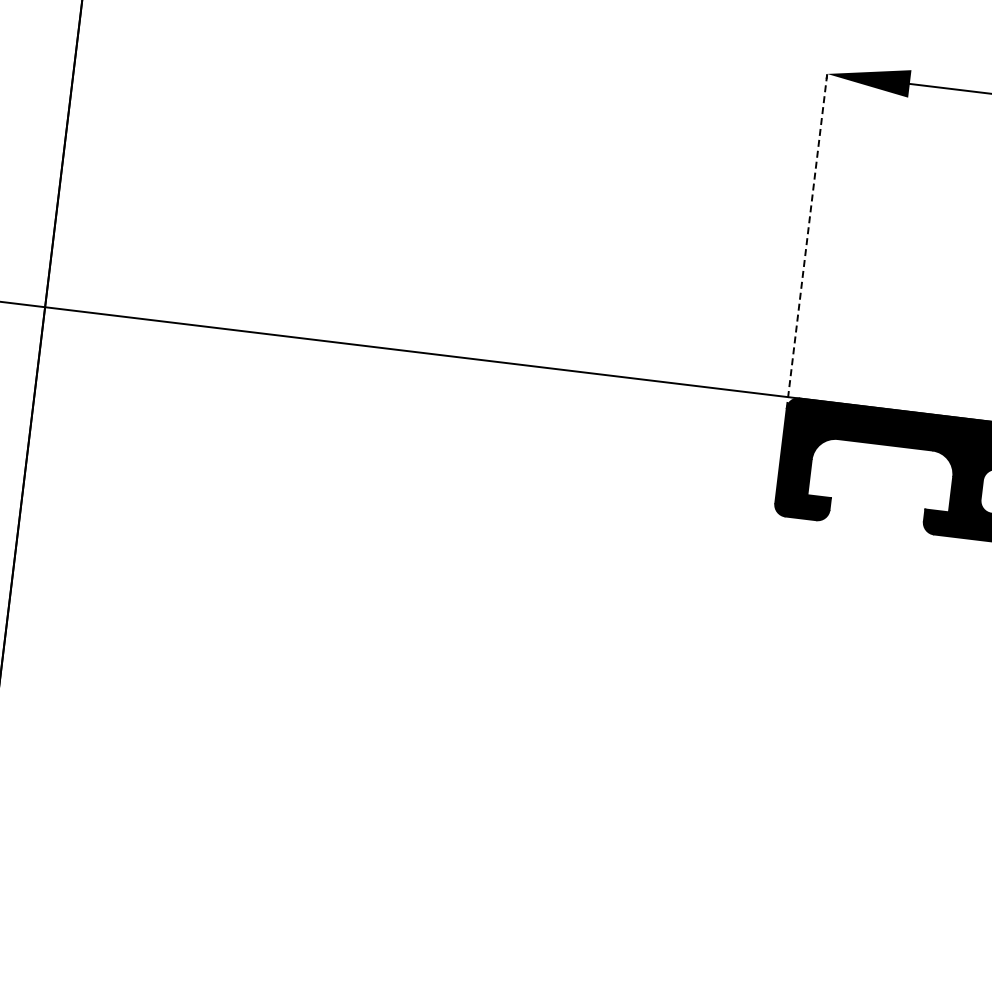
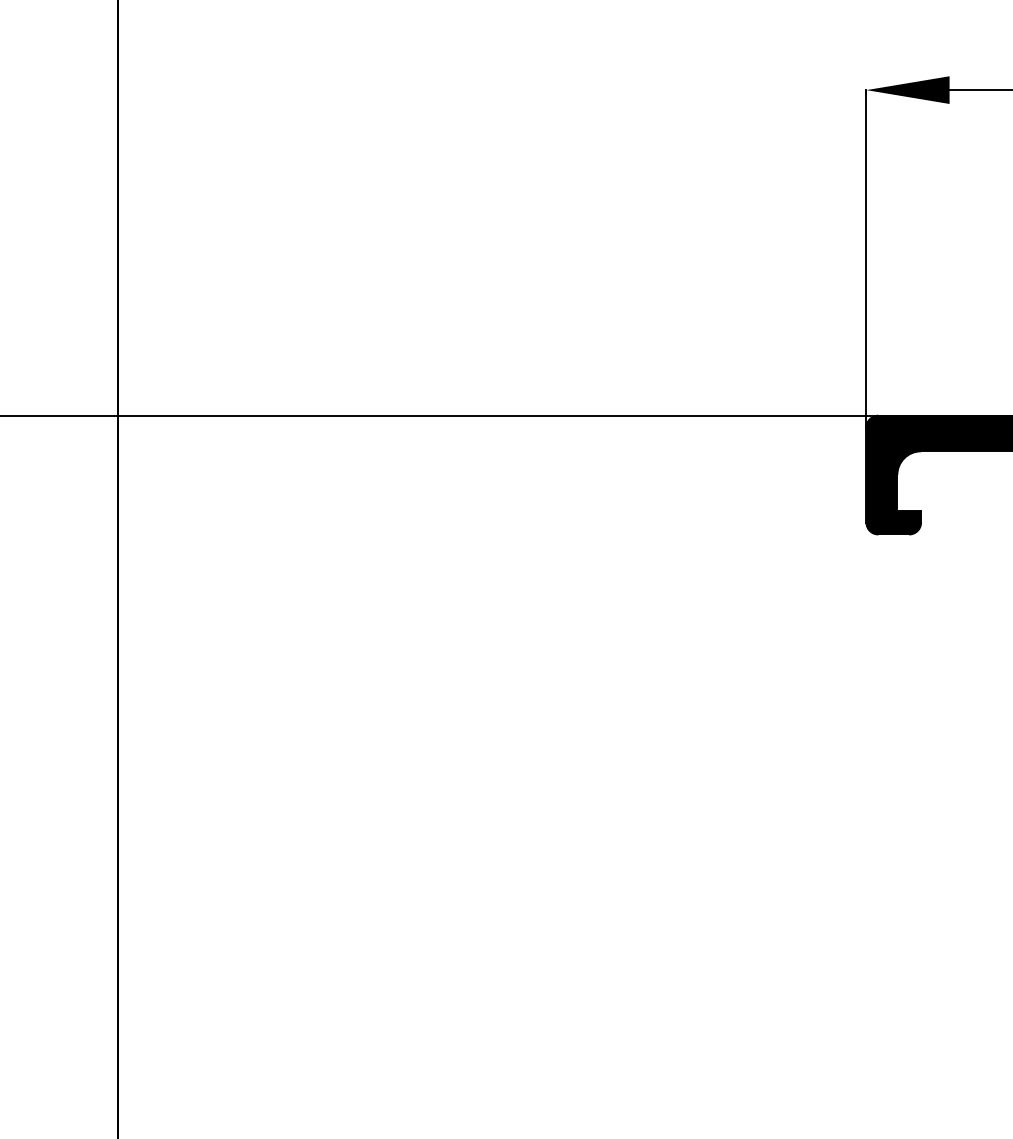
line: (807, 241) -> (866, 258), dashed -> solid

